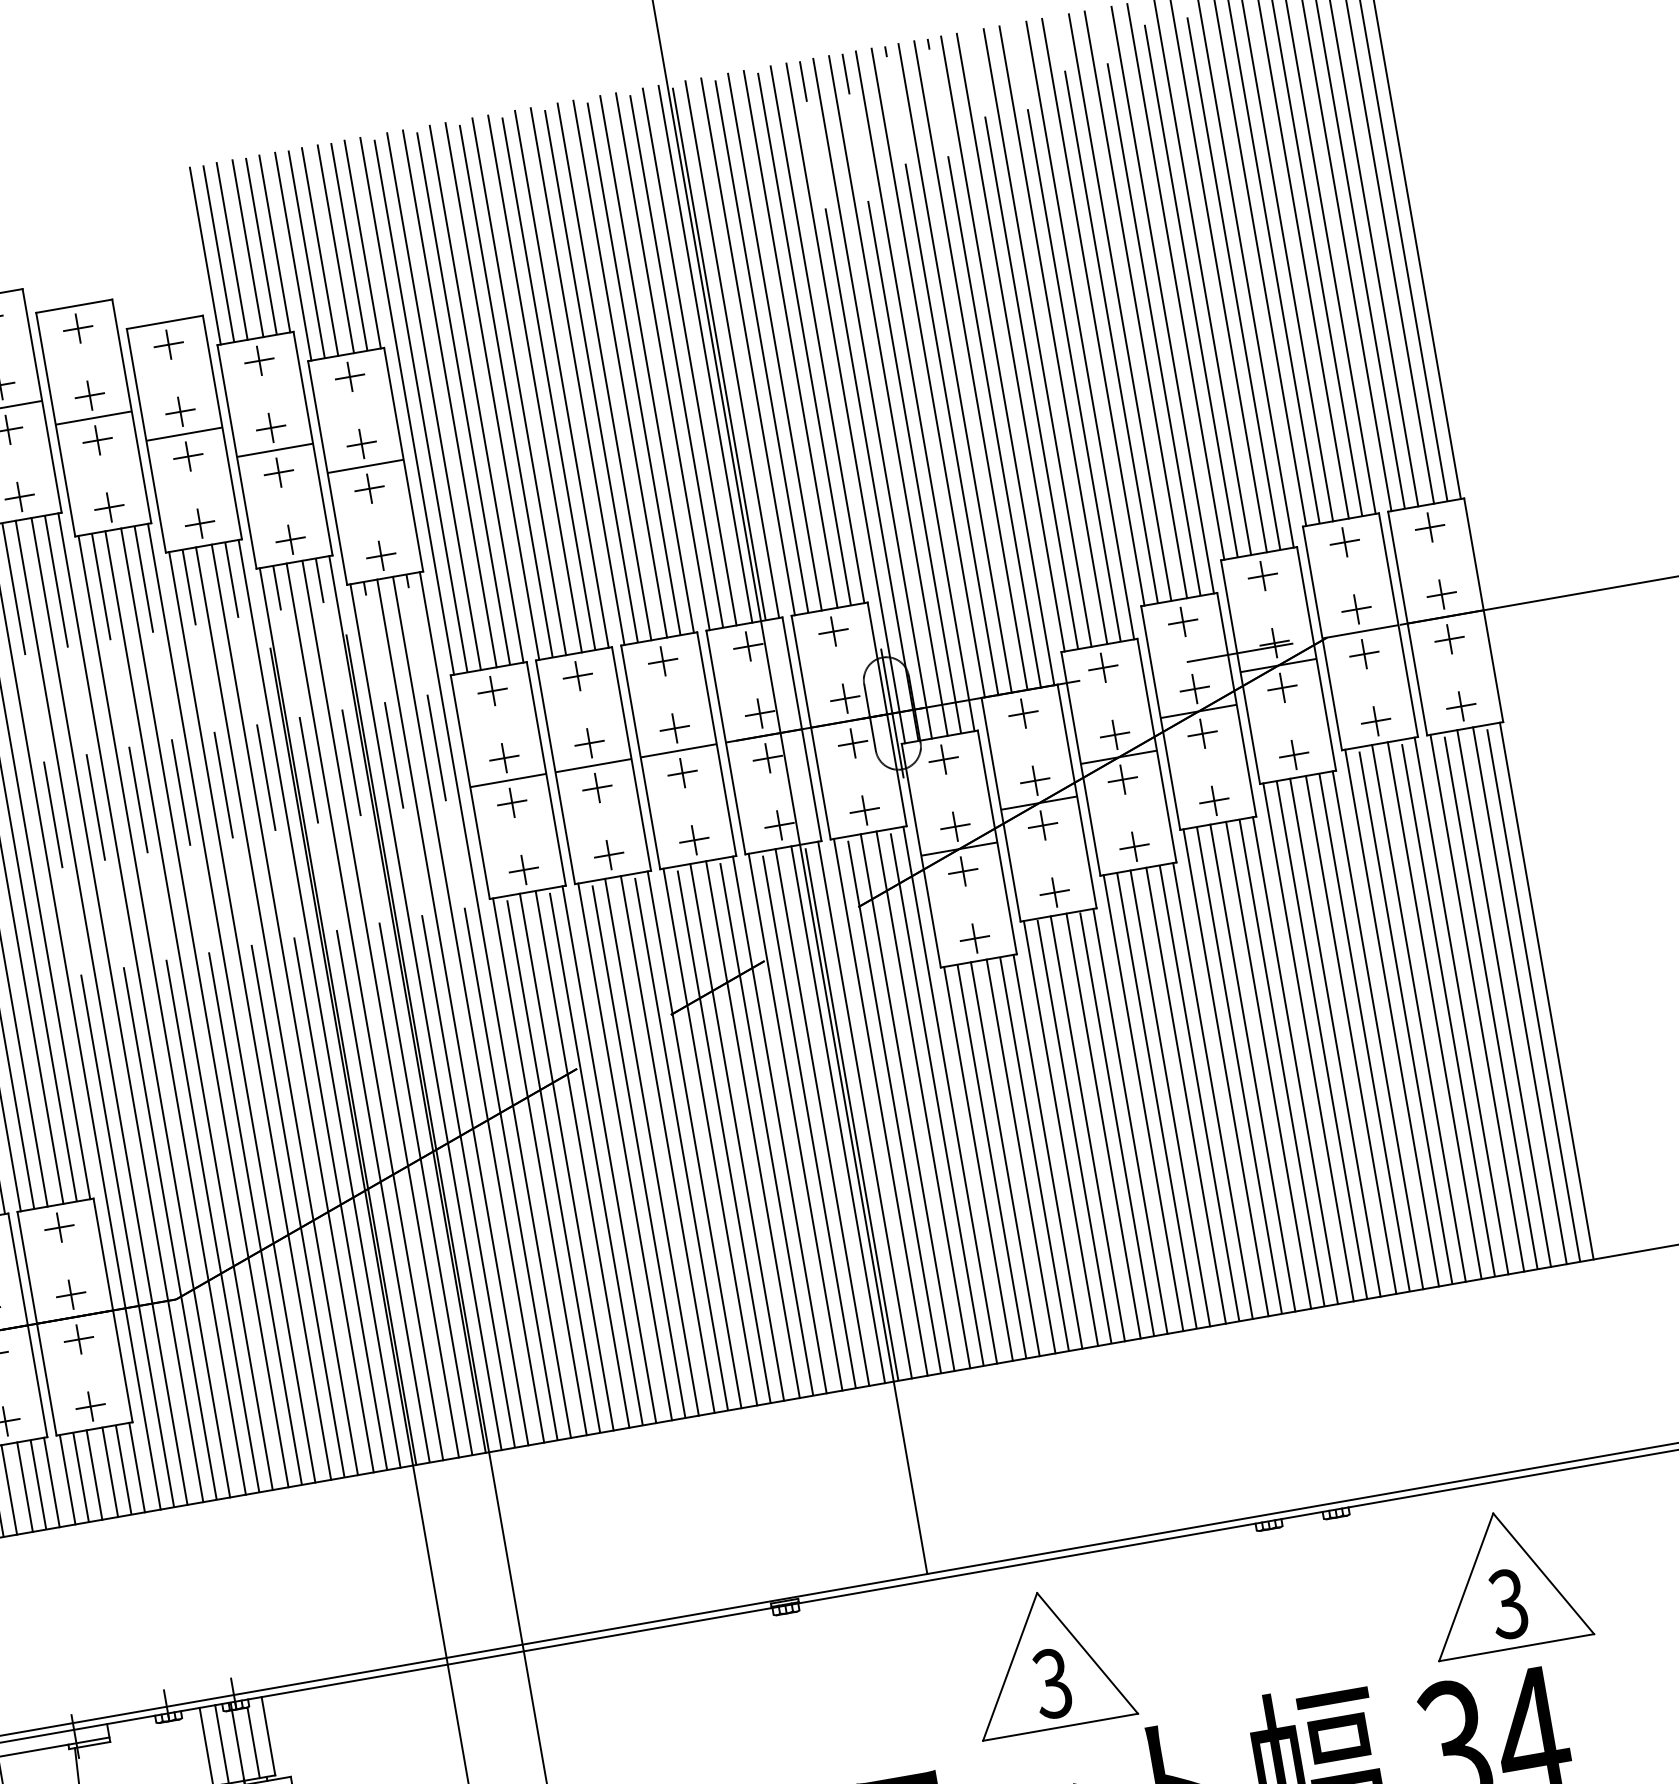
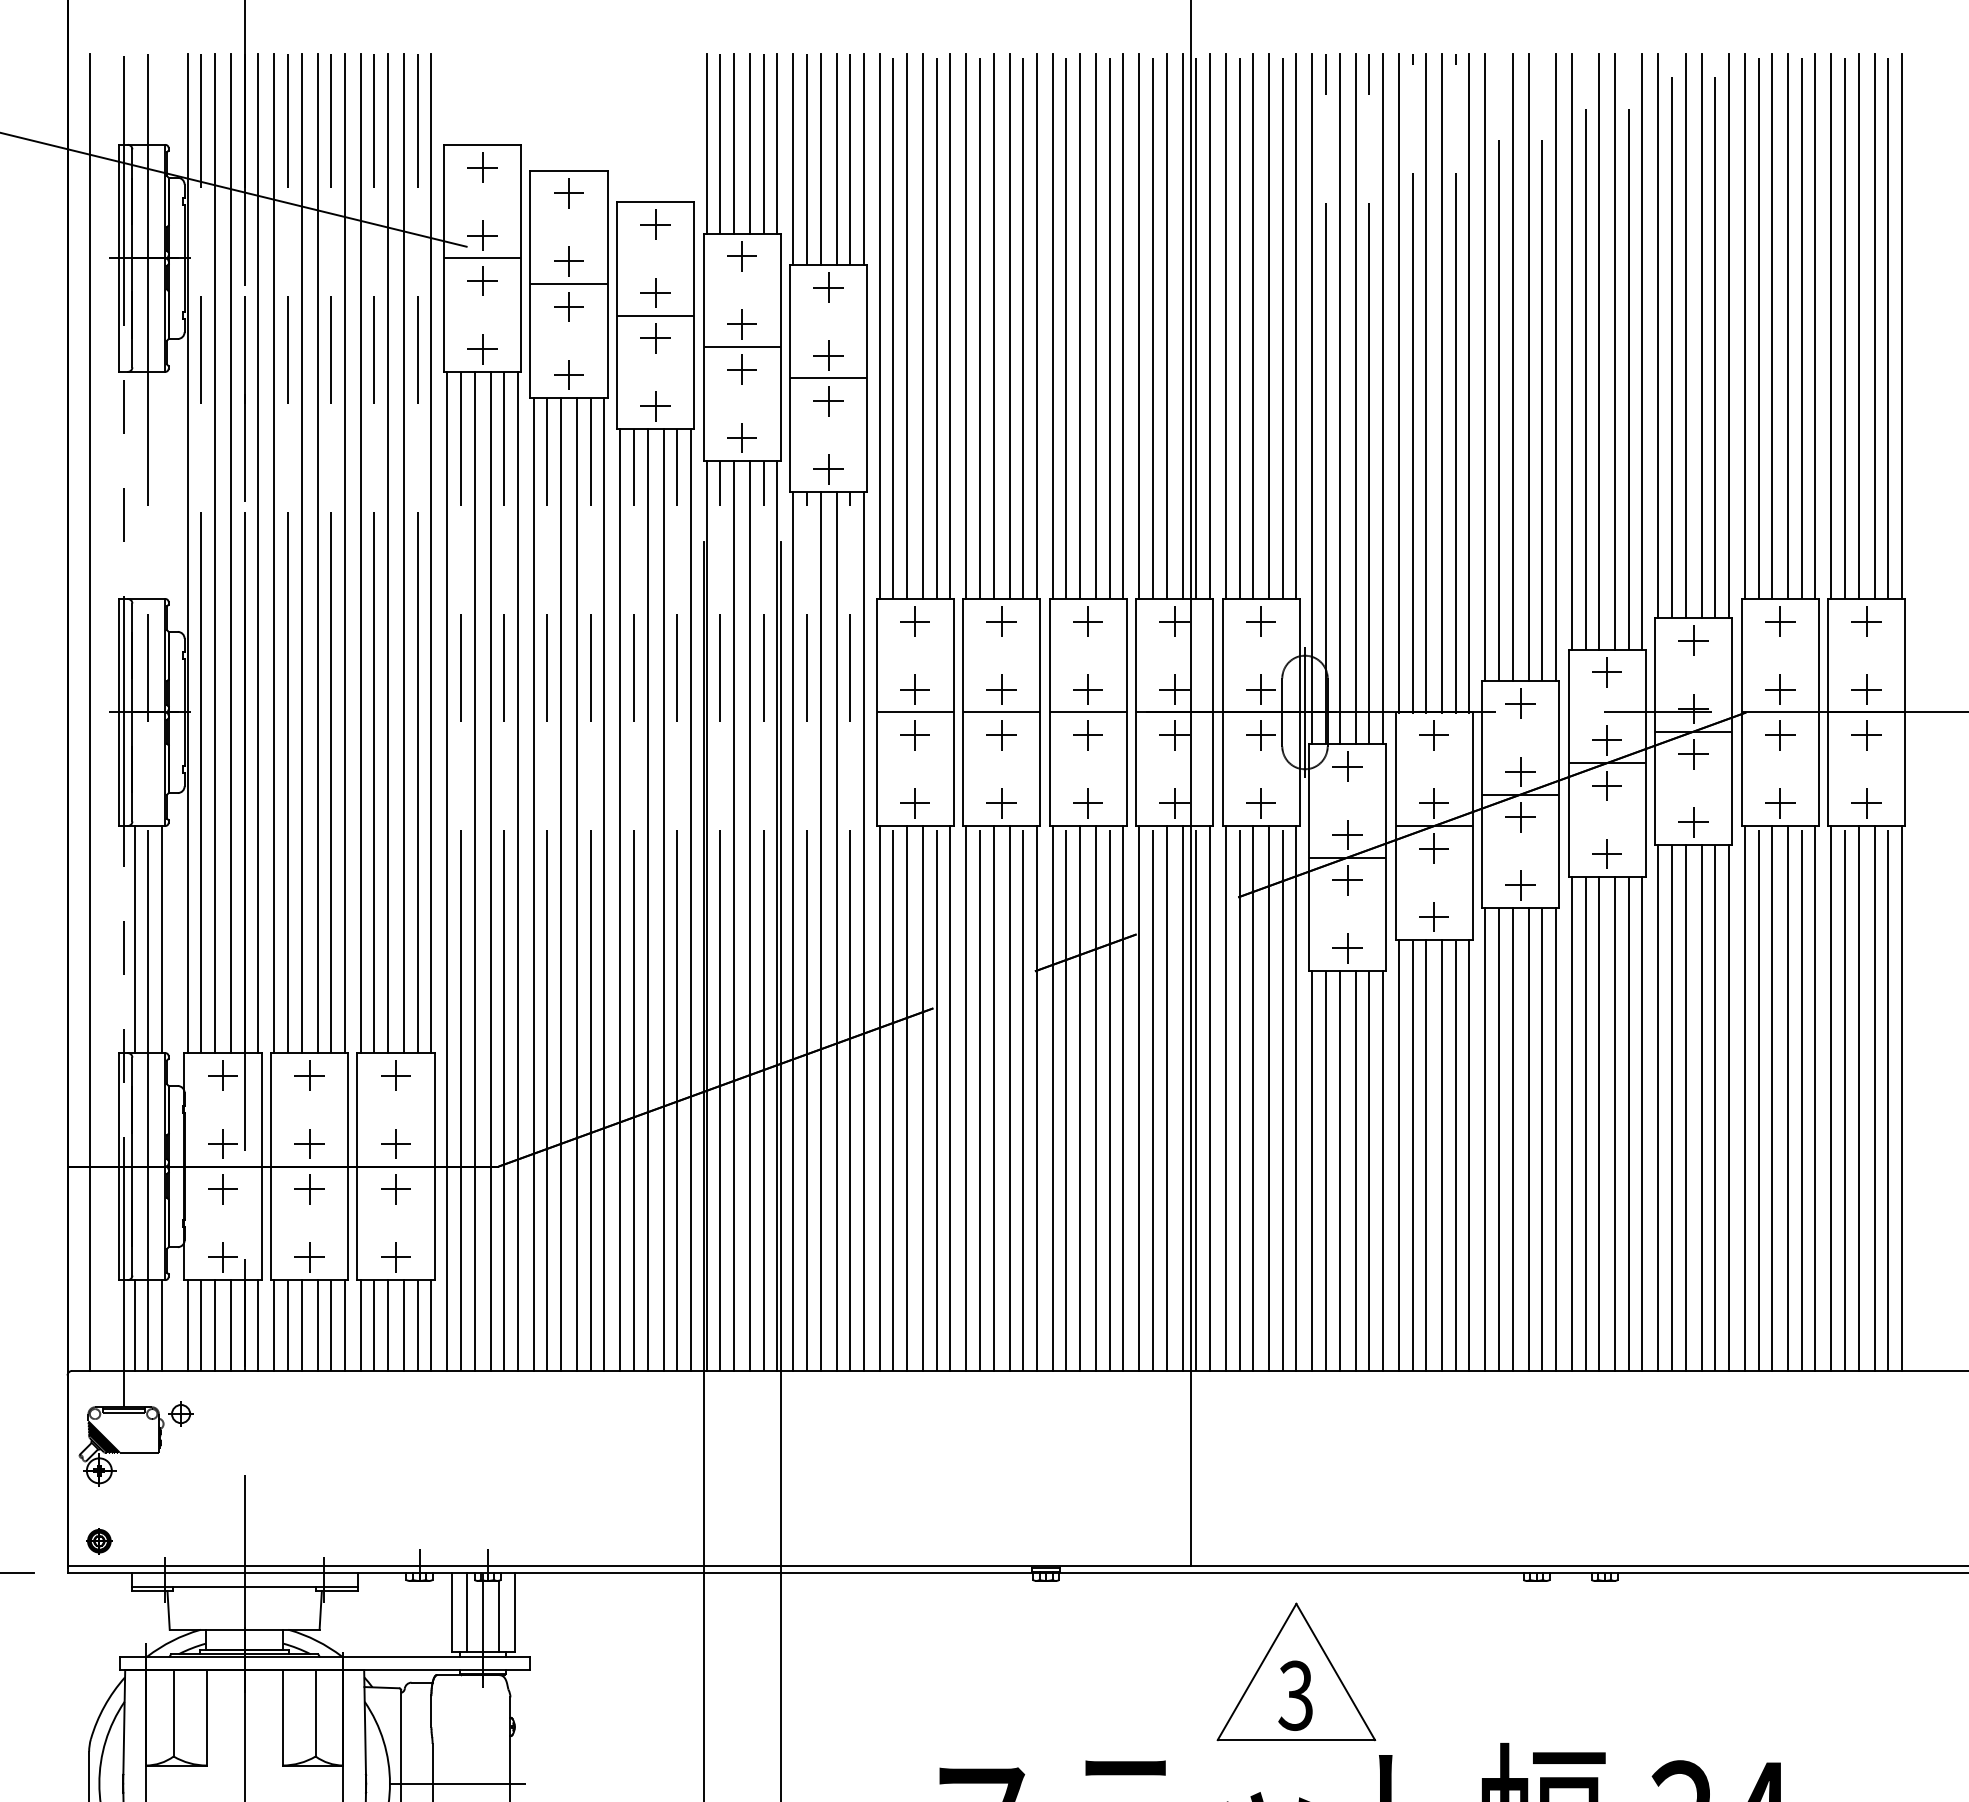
part: (1505, 1580) -> (1759, 1671), removed

